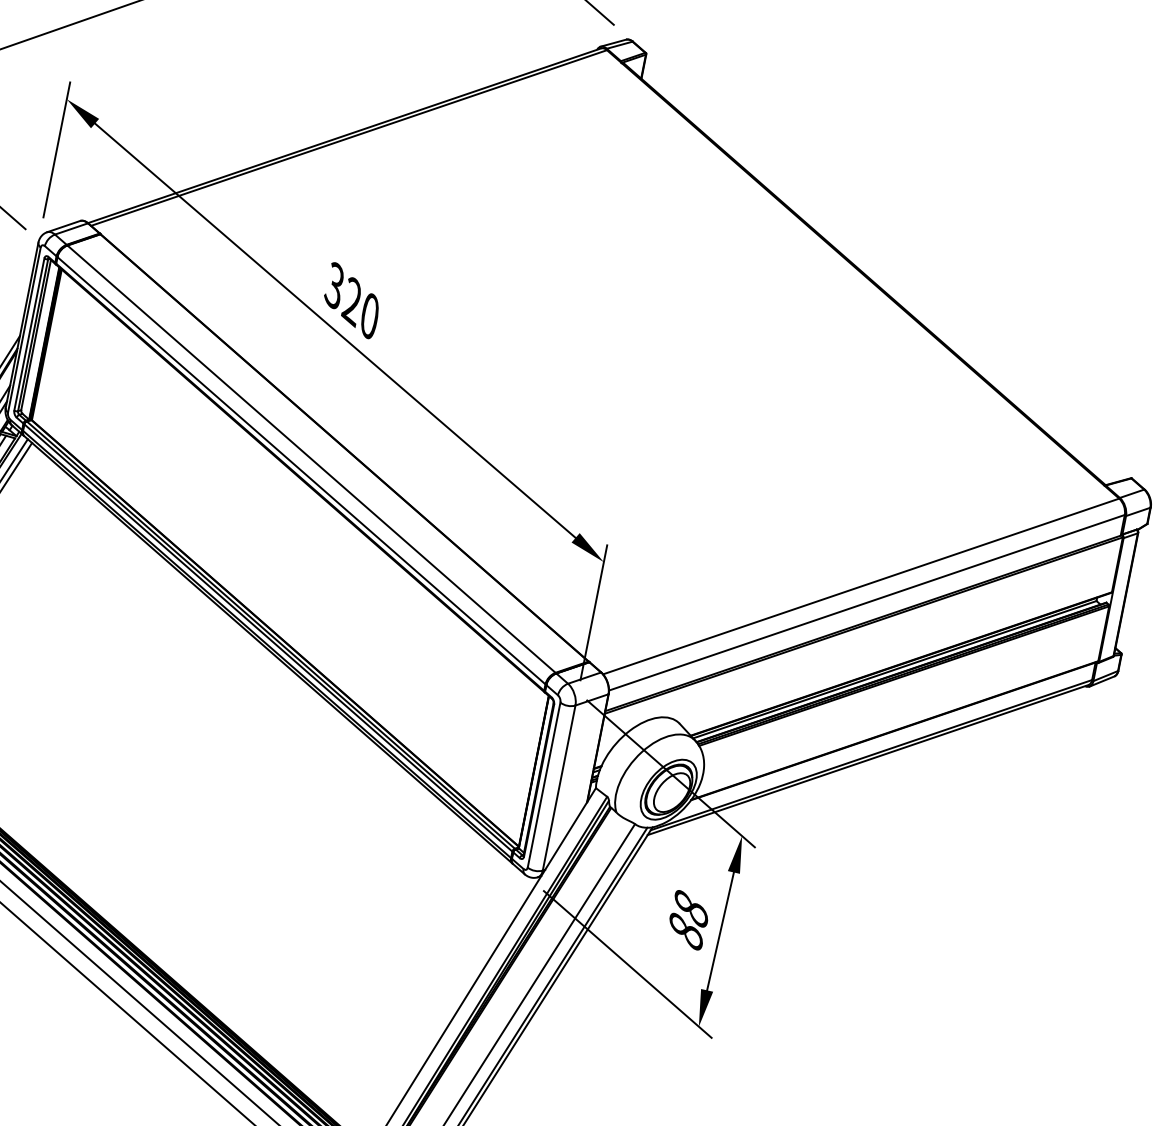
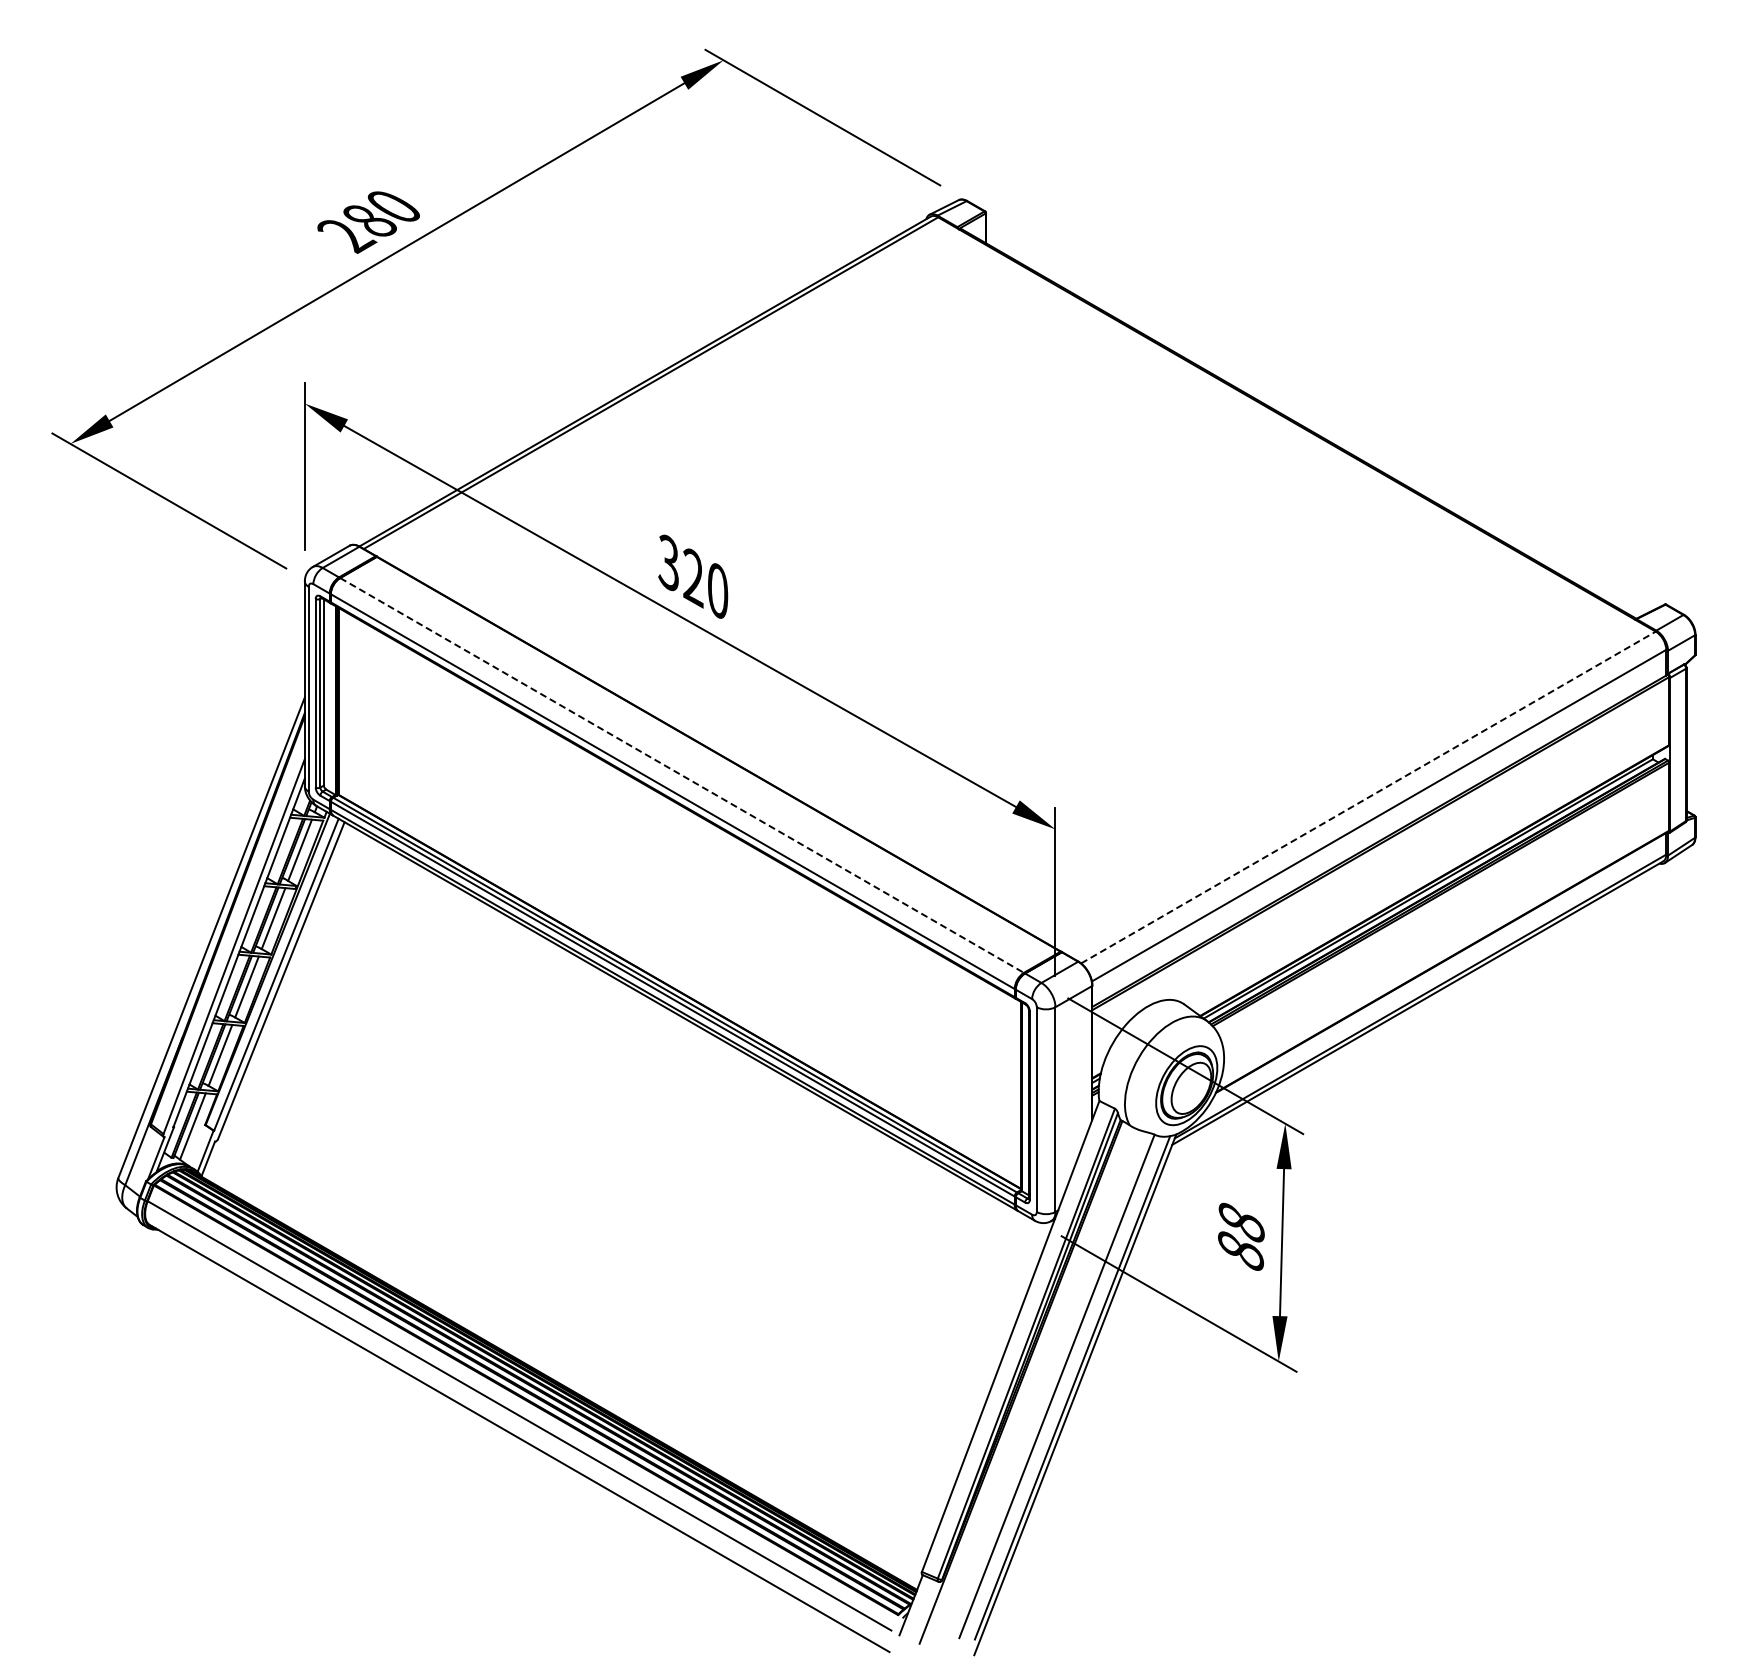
line: (311, 459) -> (682, 775), solid -> dashed
line: (861, 586) -> (1368, 797), solid -> dashed

